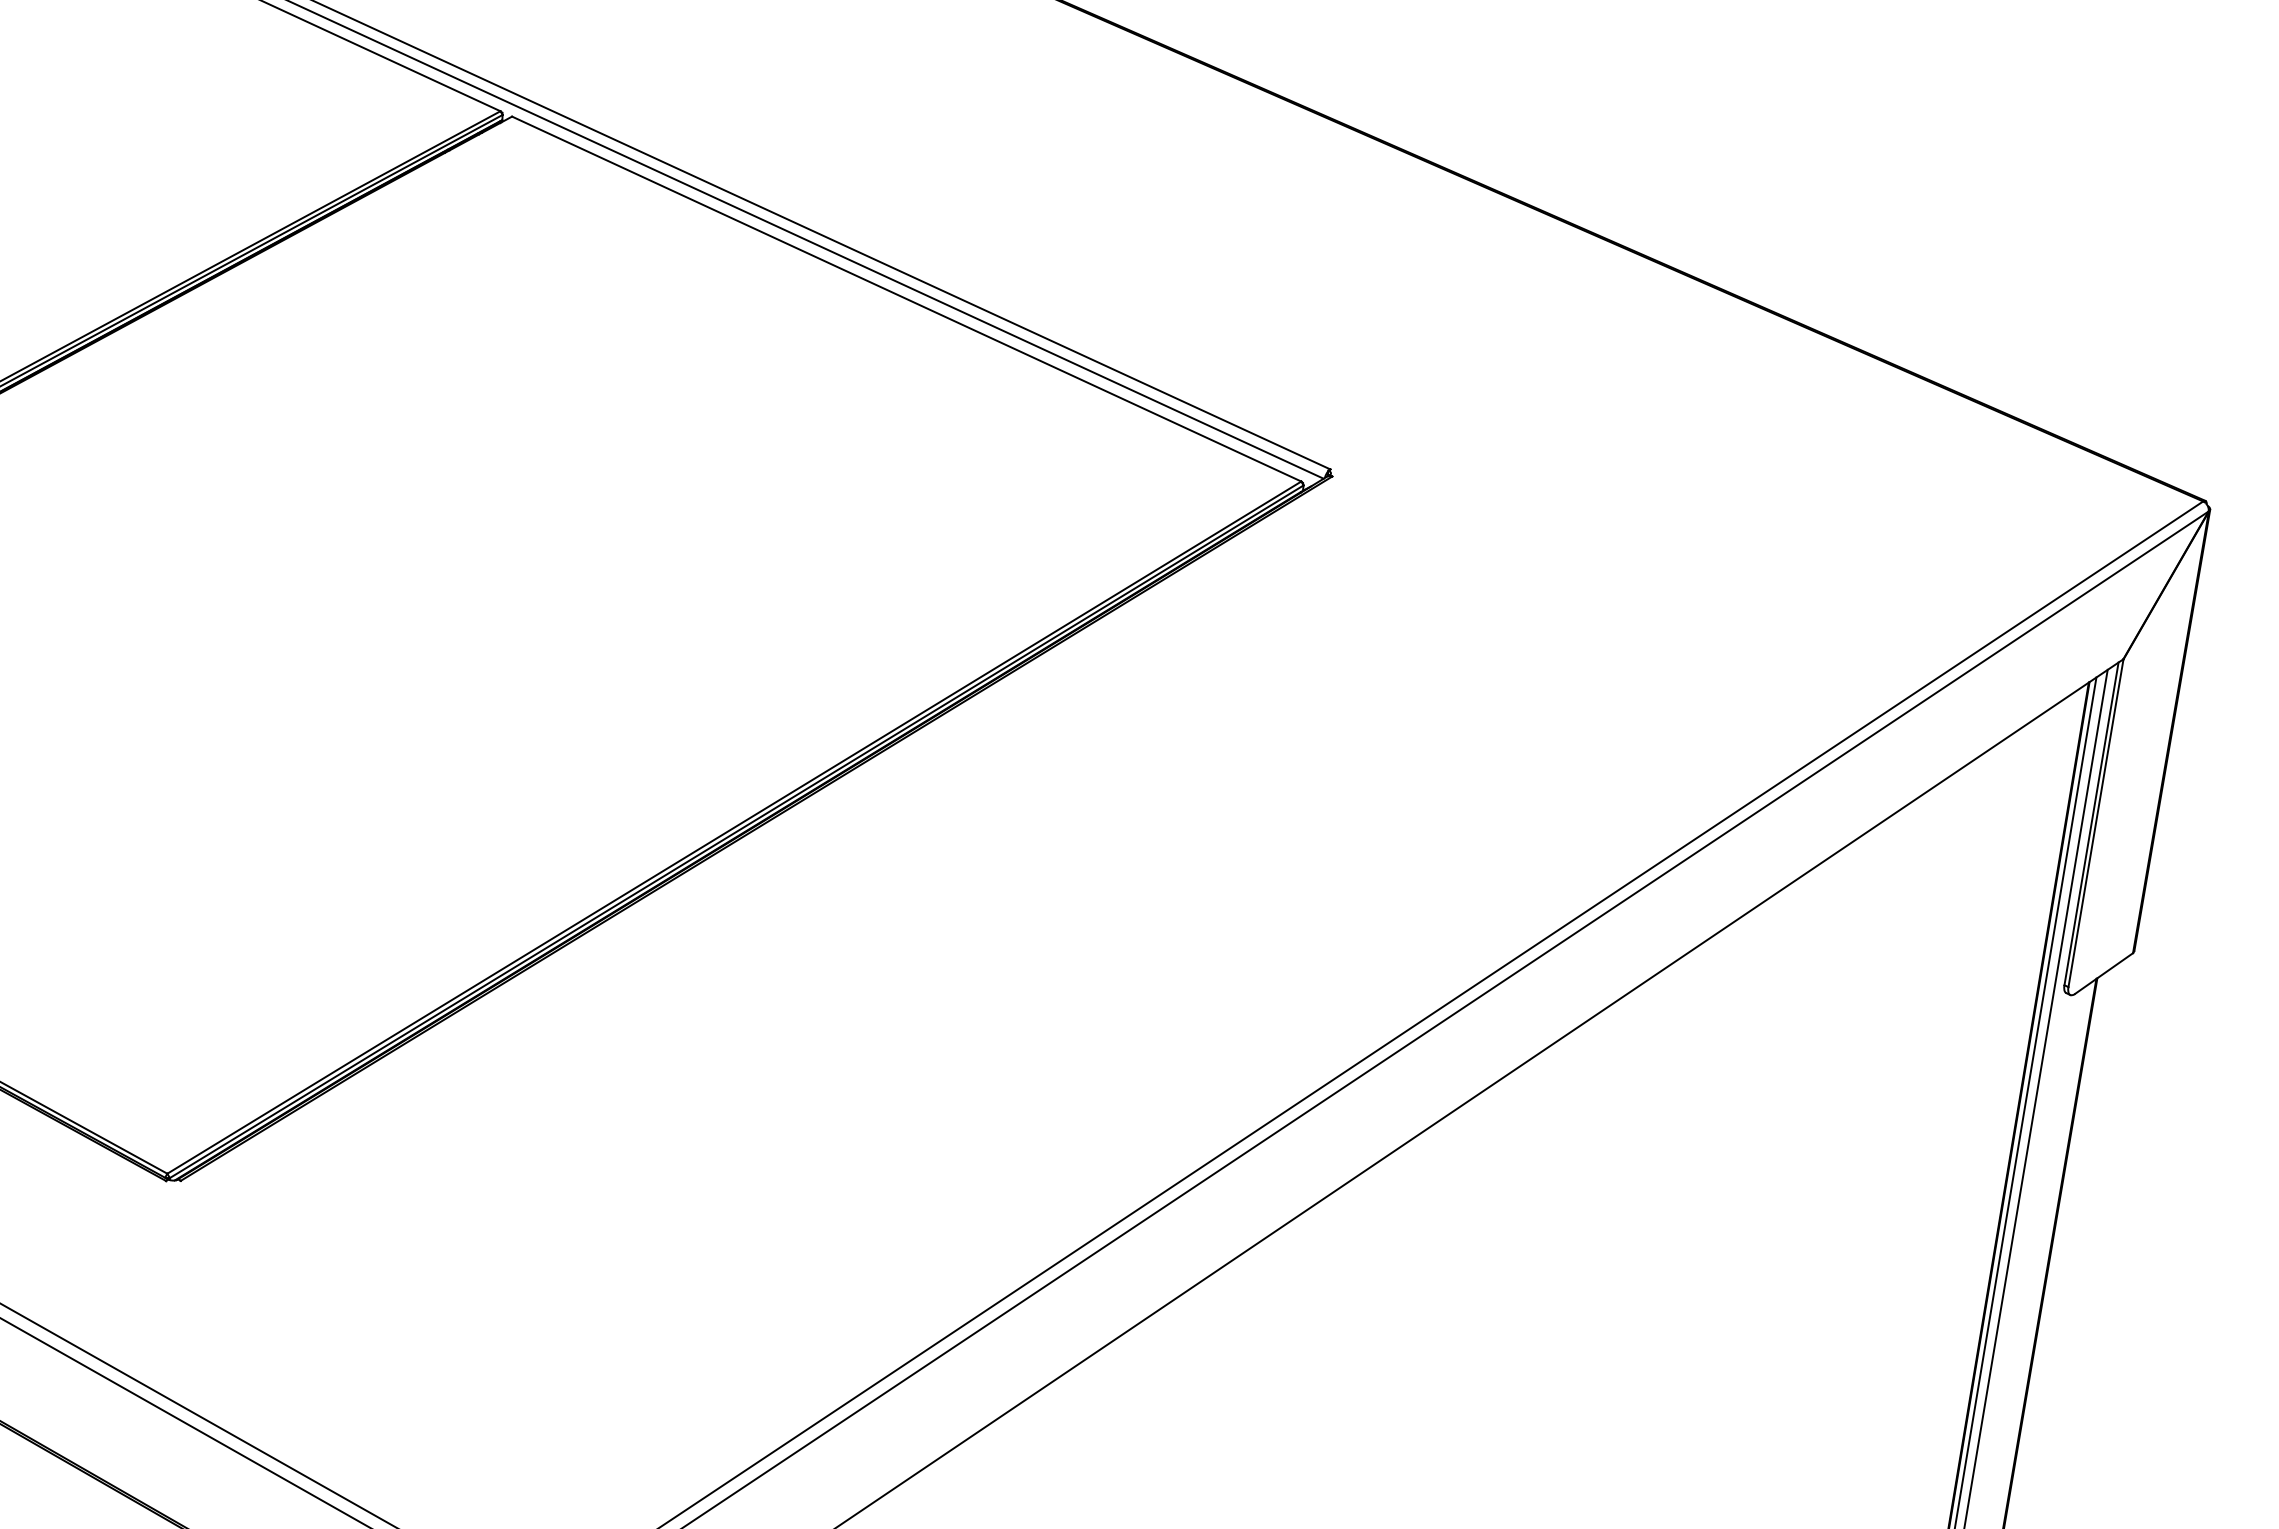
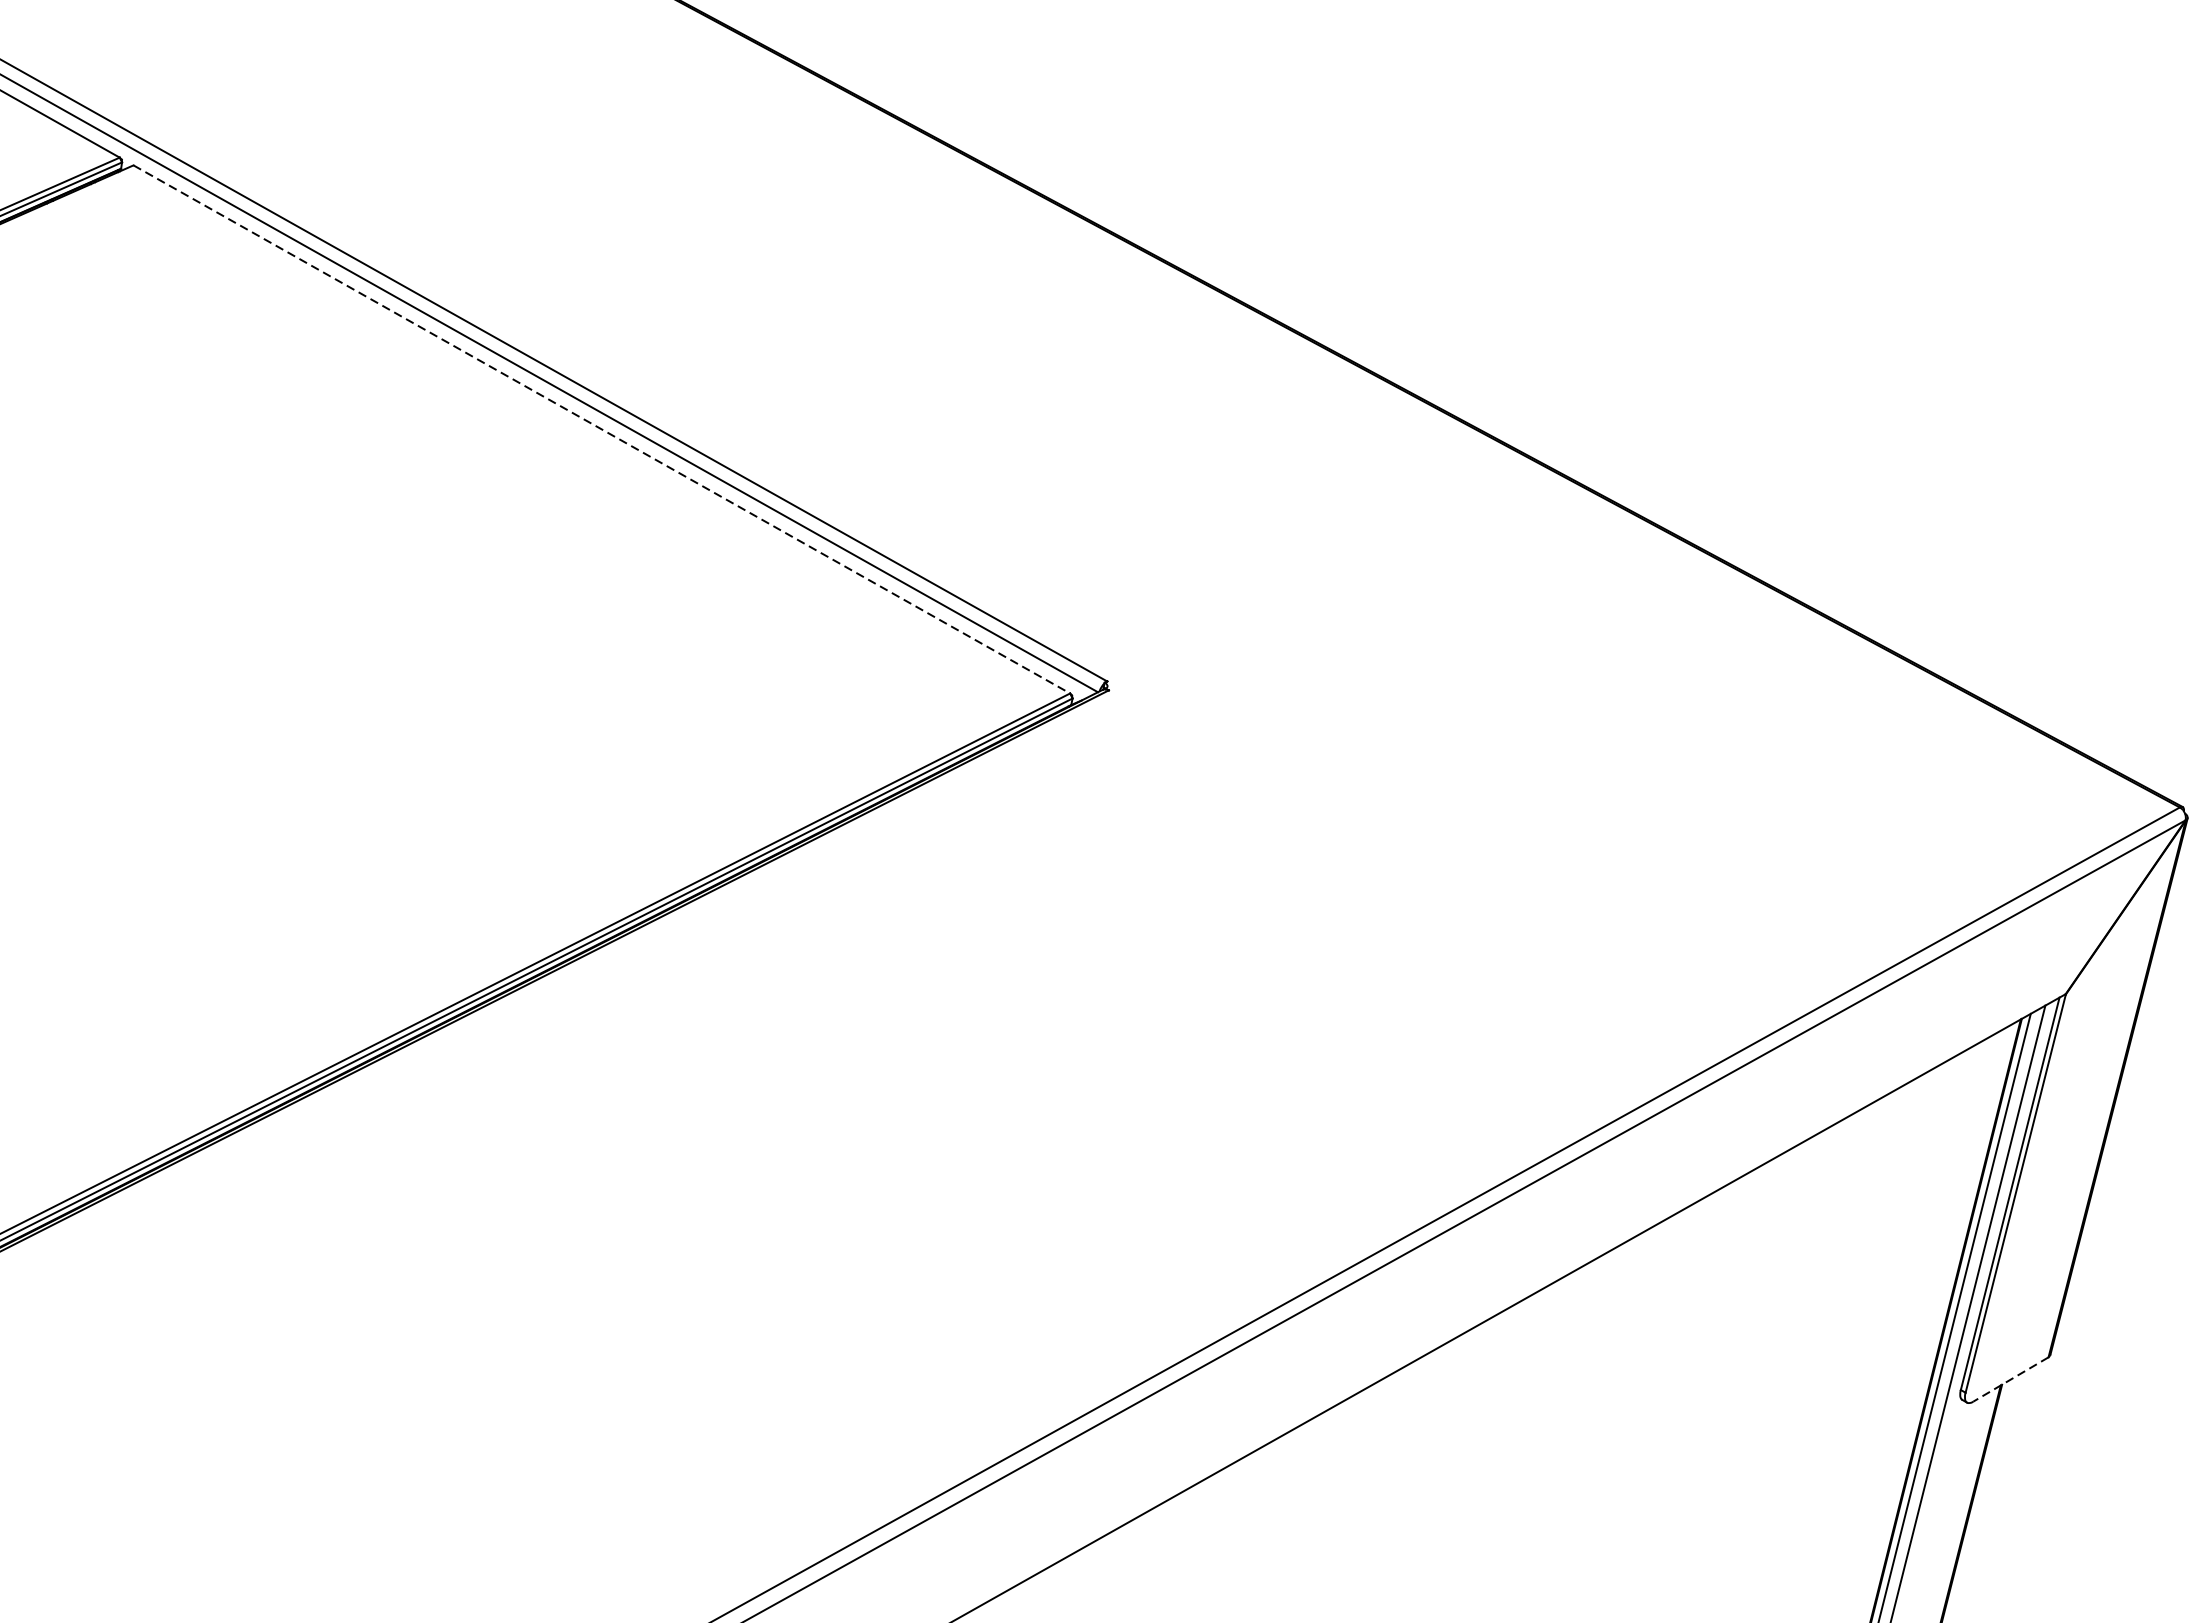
line: (906, 299) -> (601, 429), solid -> dashed
line: (2103, 973) -> (2010, 1379), solid -> dashed

